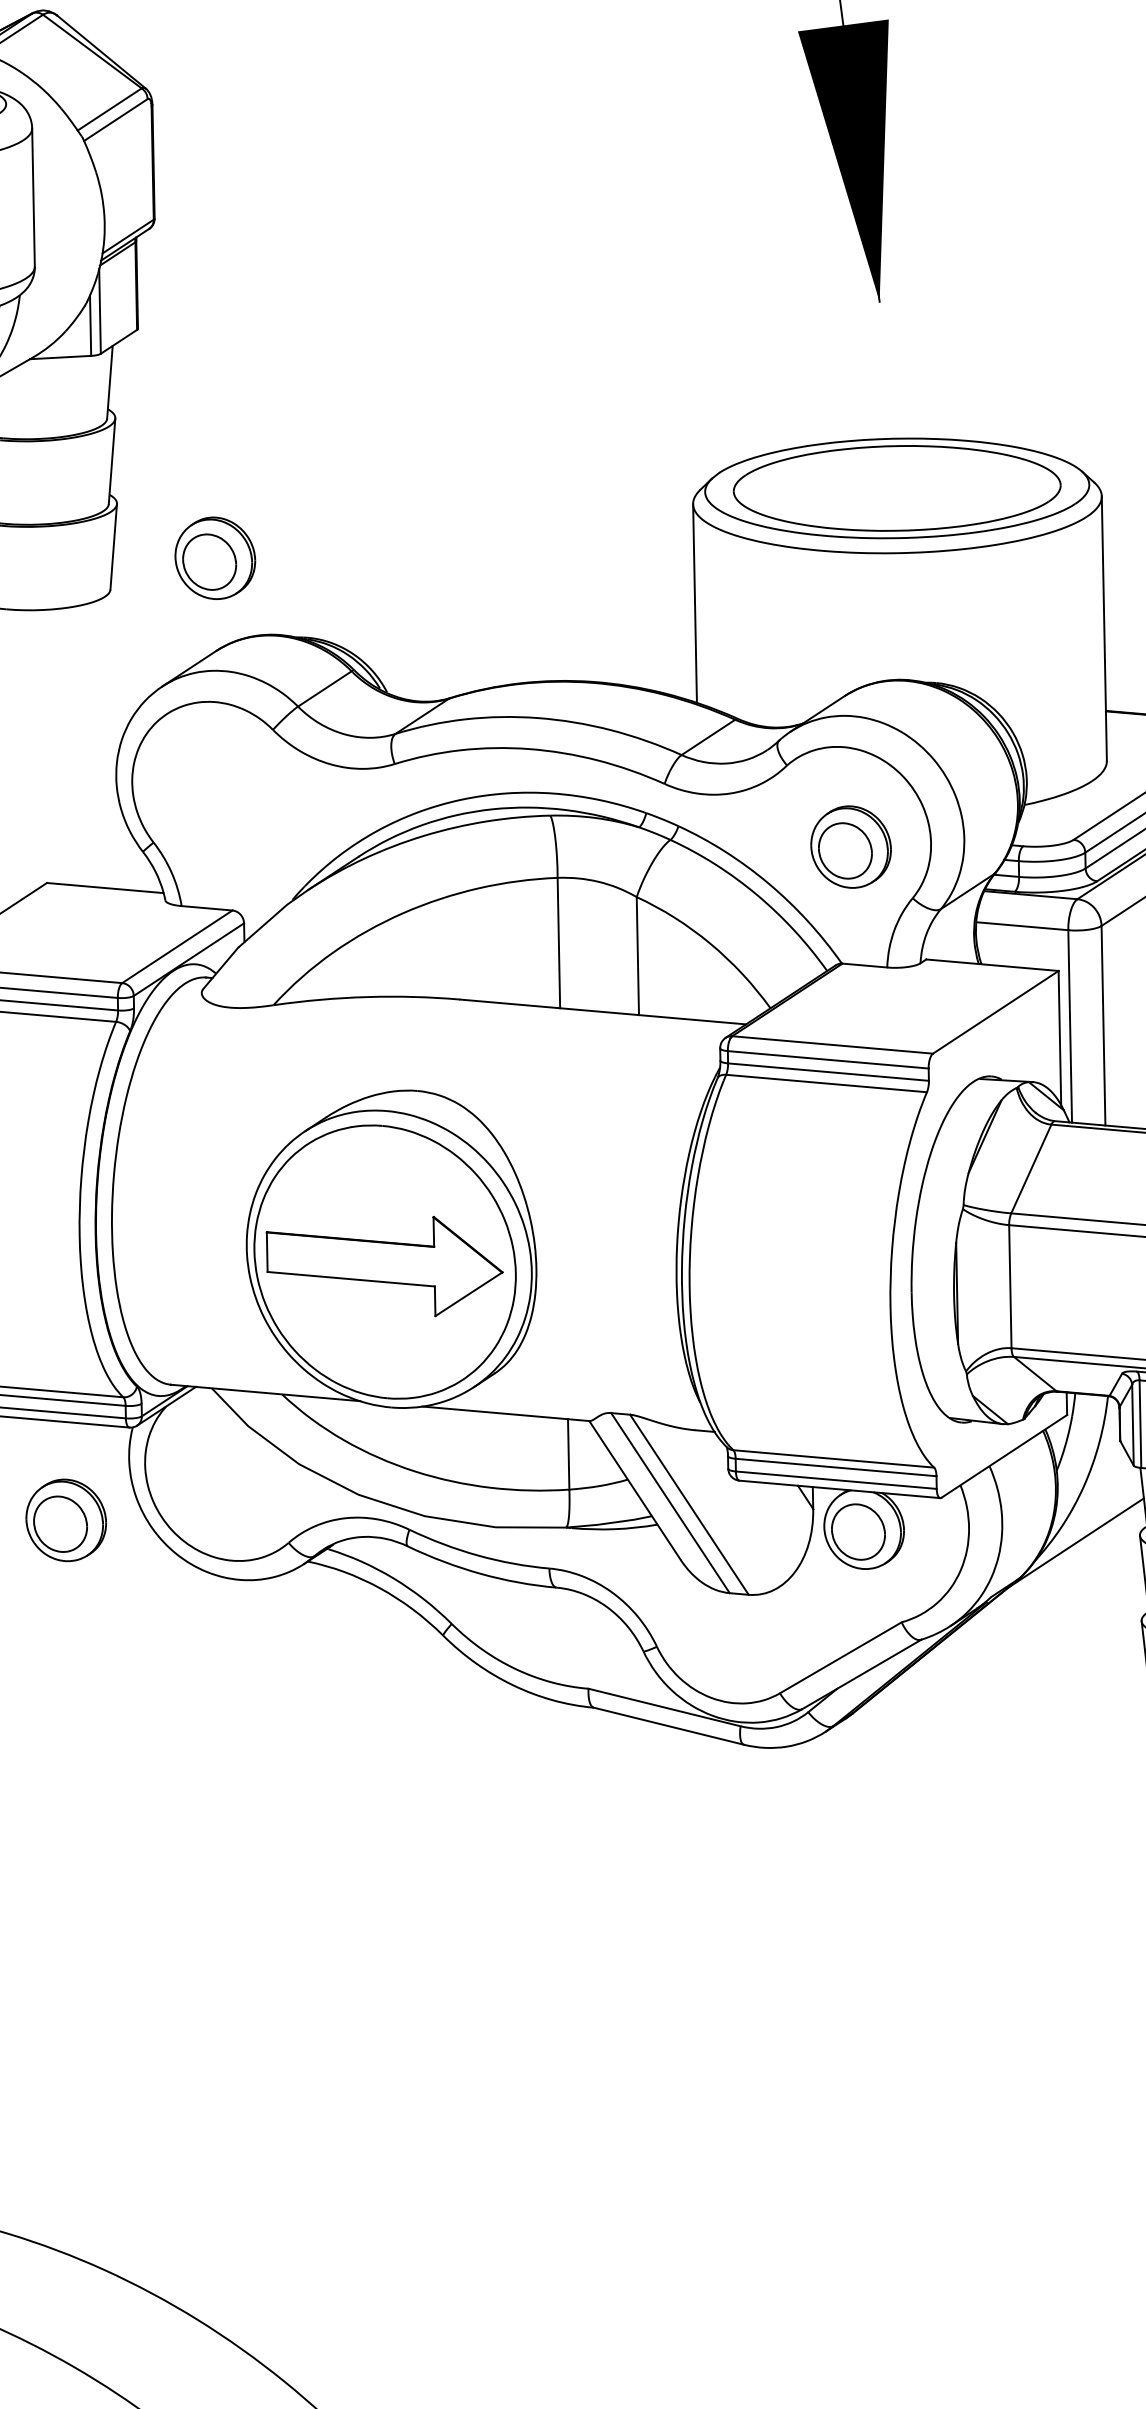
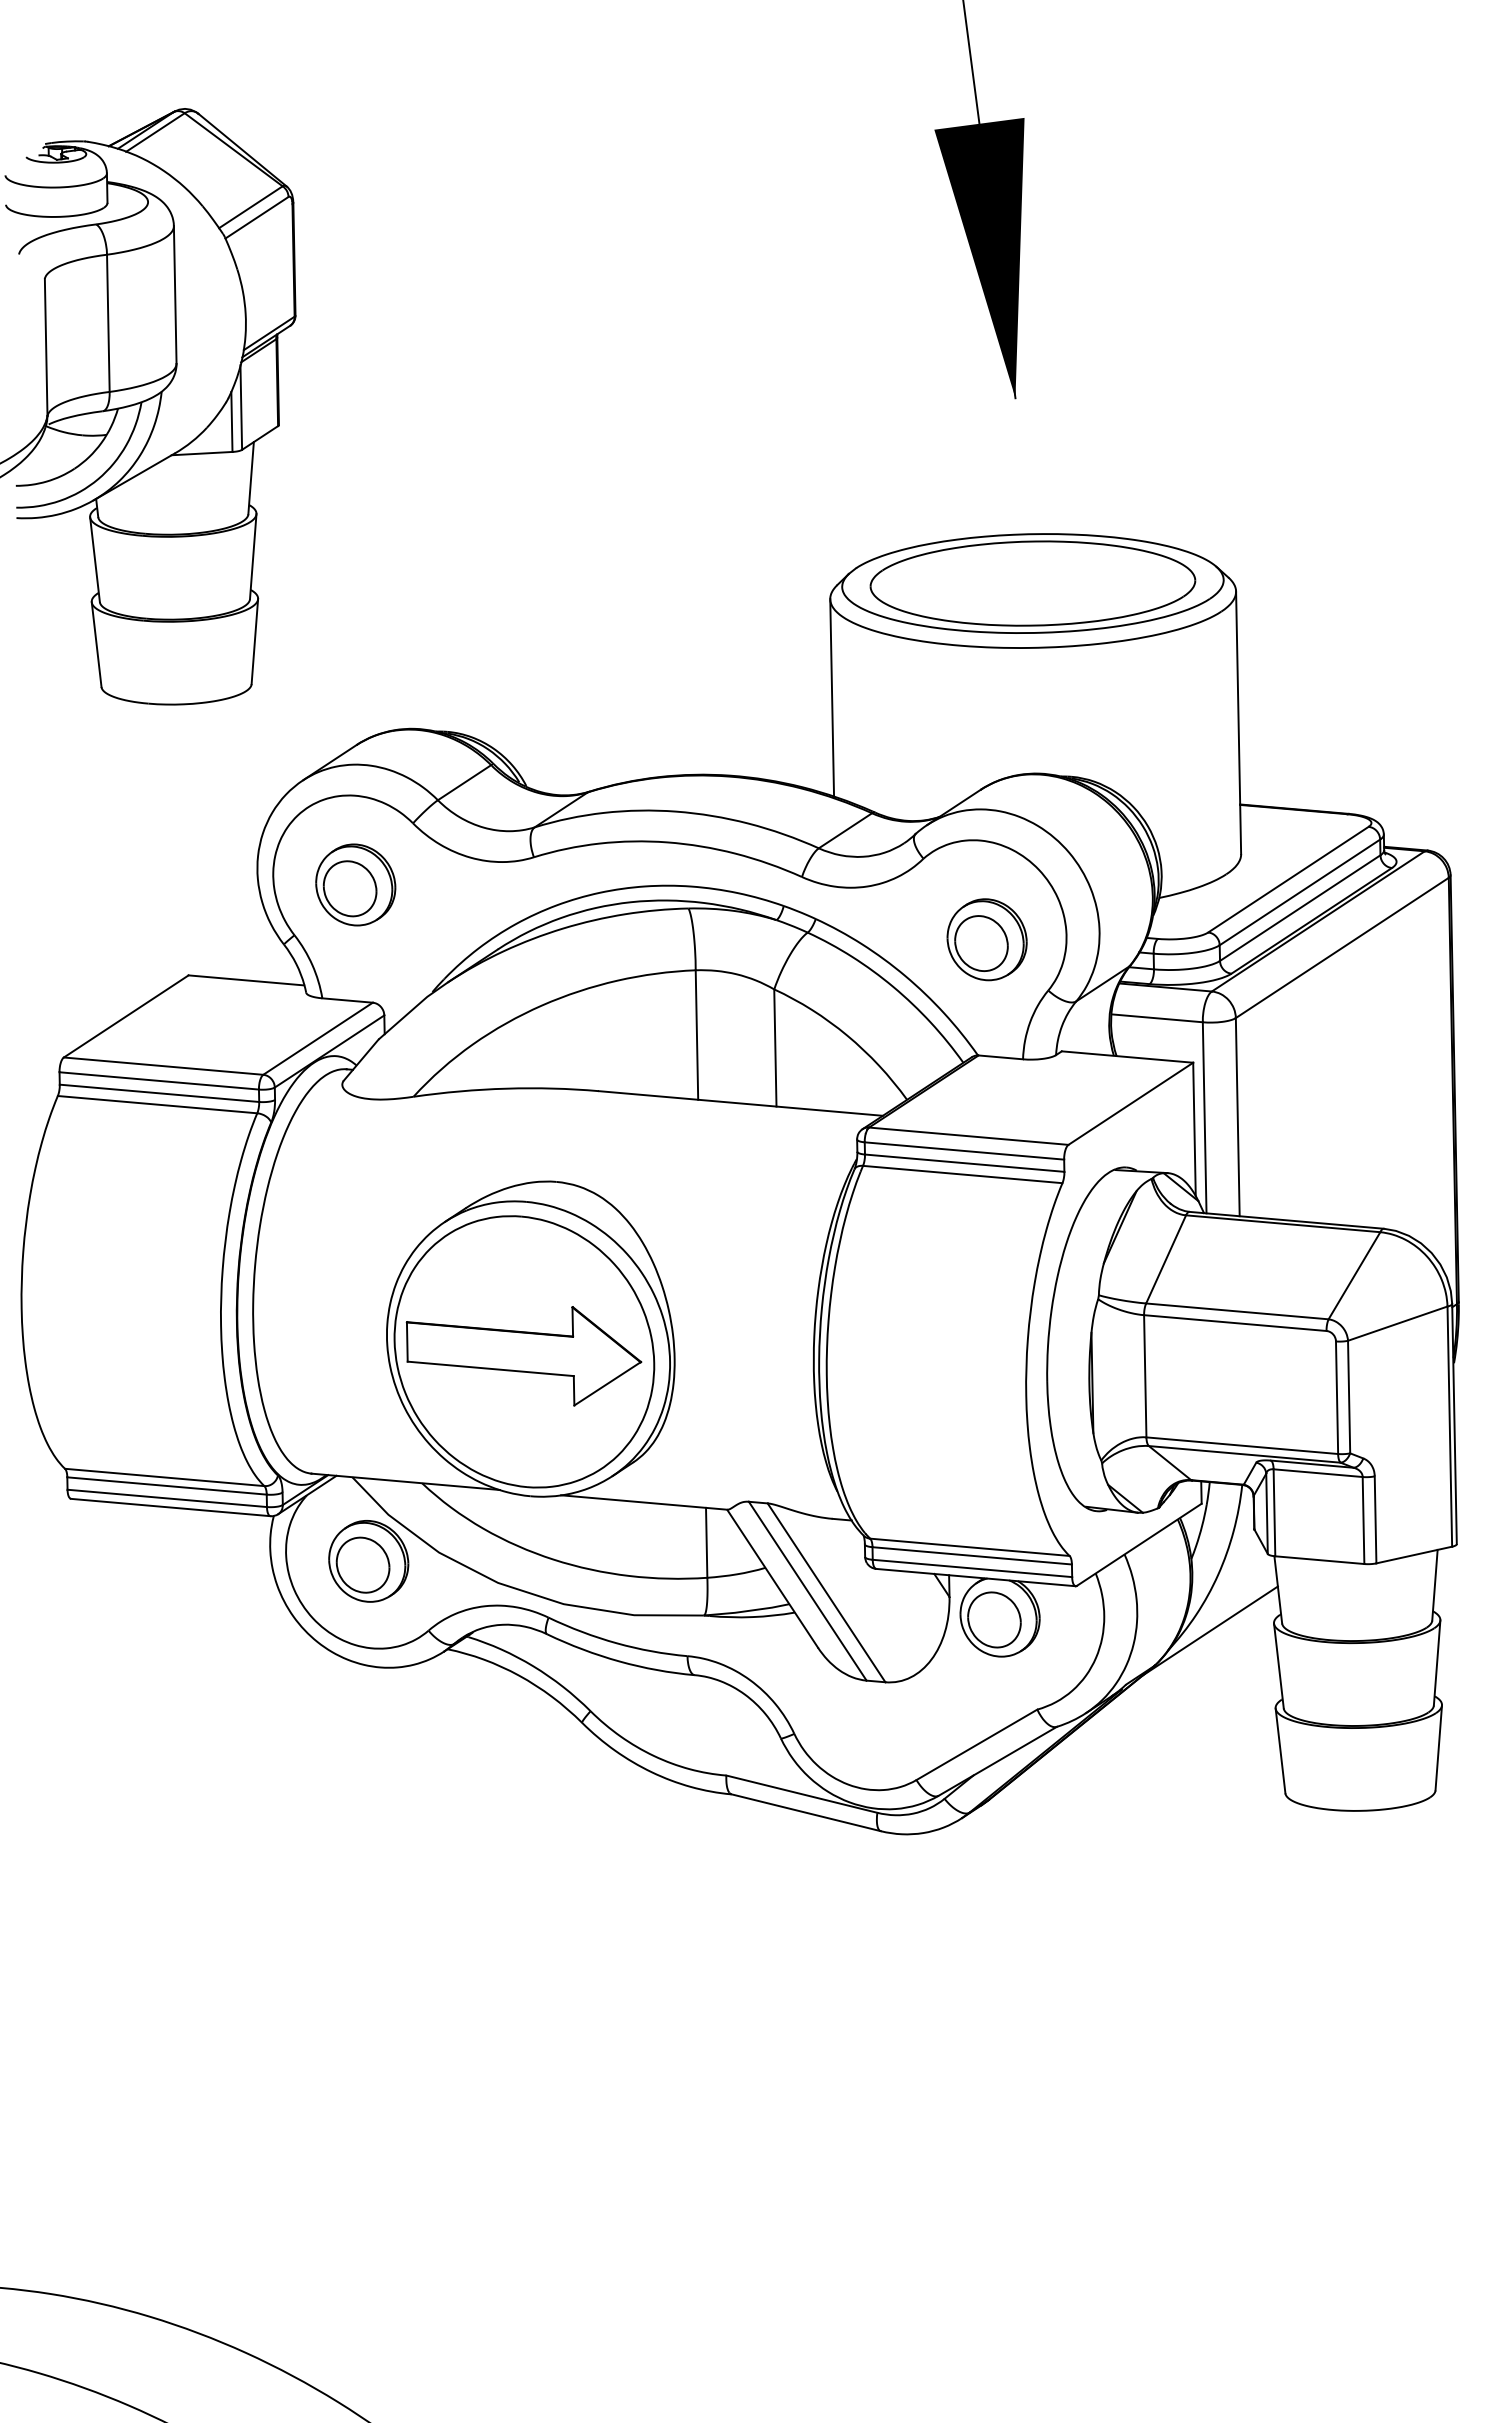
part: (215, 557) -> (355, 884), moved
part: (66, 1520) -> (368, 1561), moved

